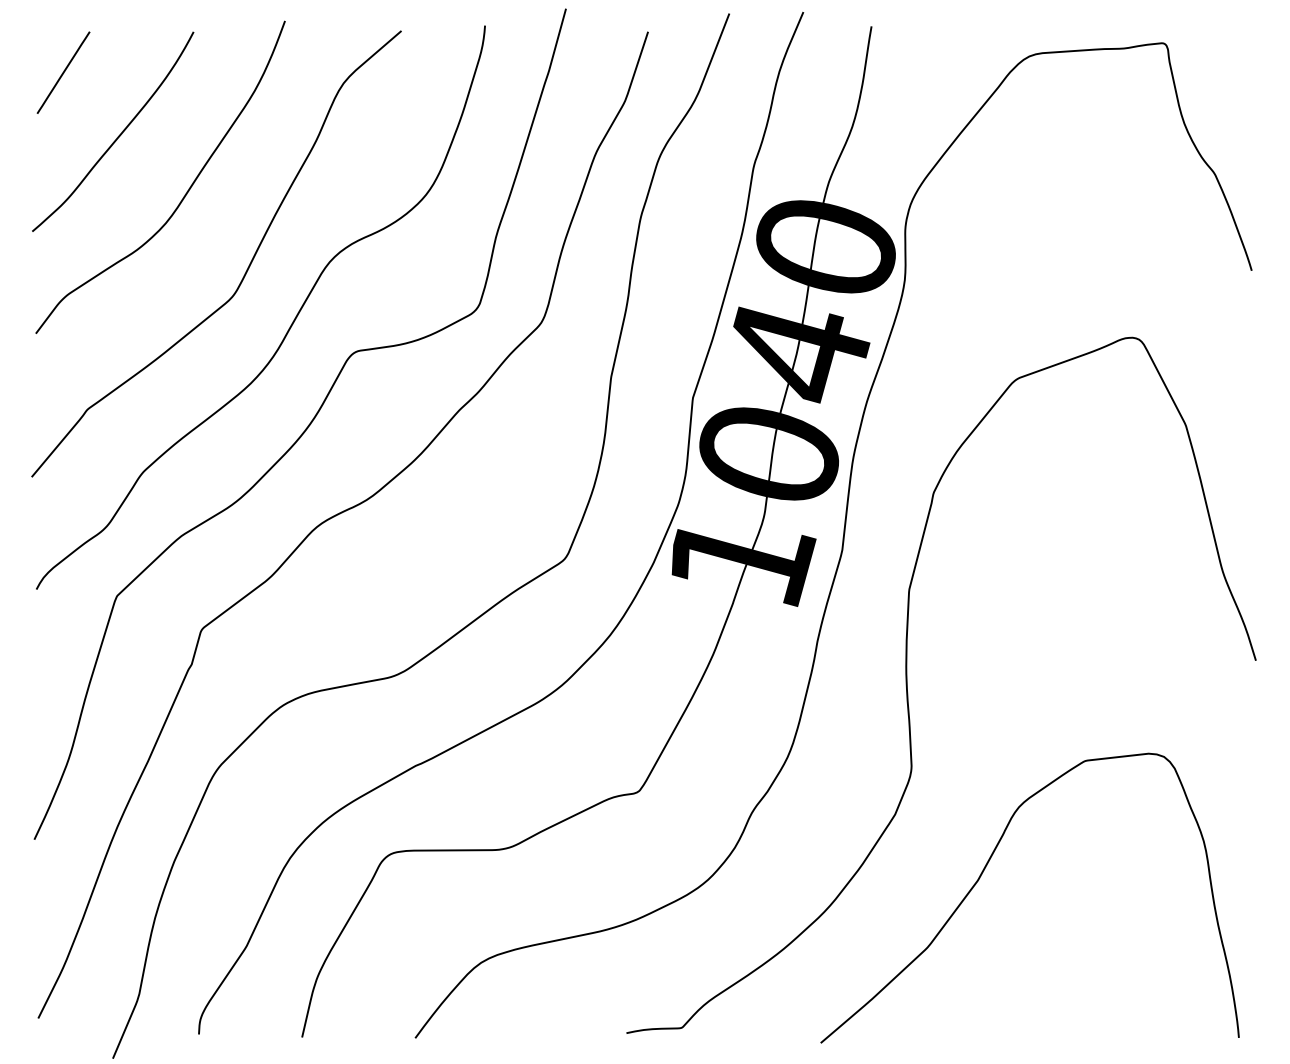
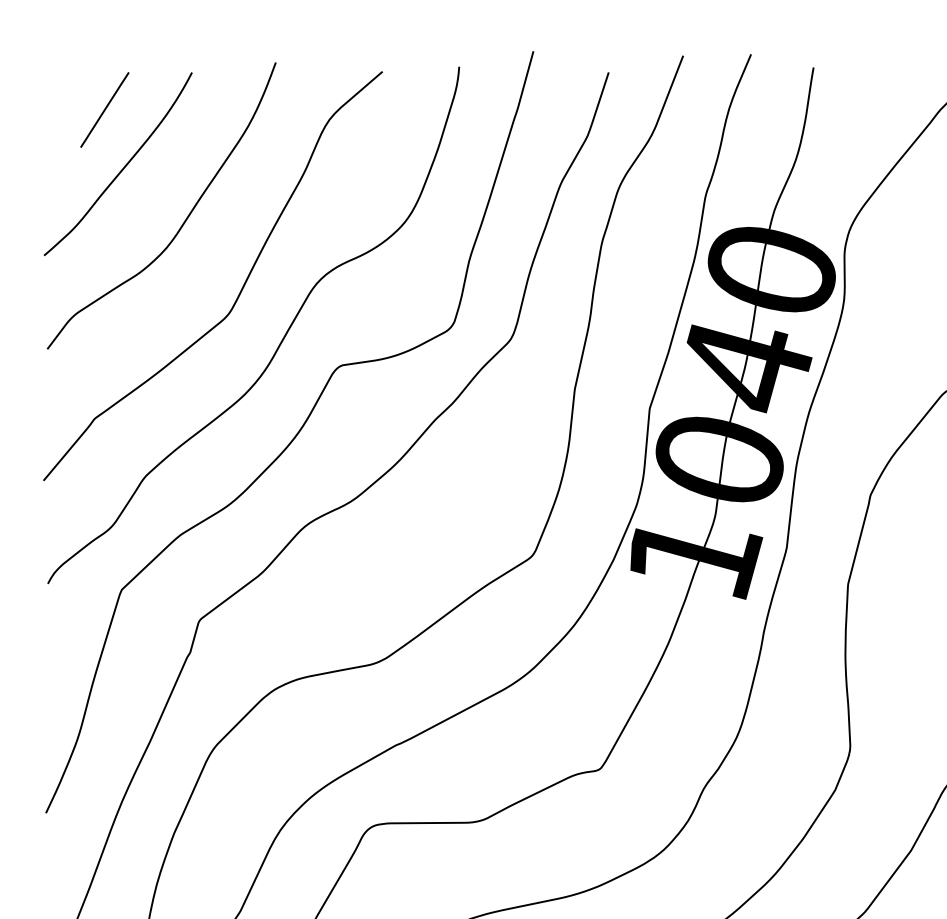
line: (63, 72) -> (104, 109), moved

